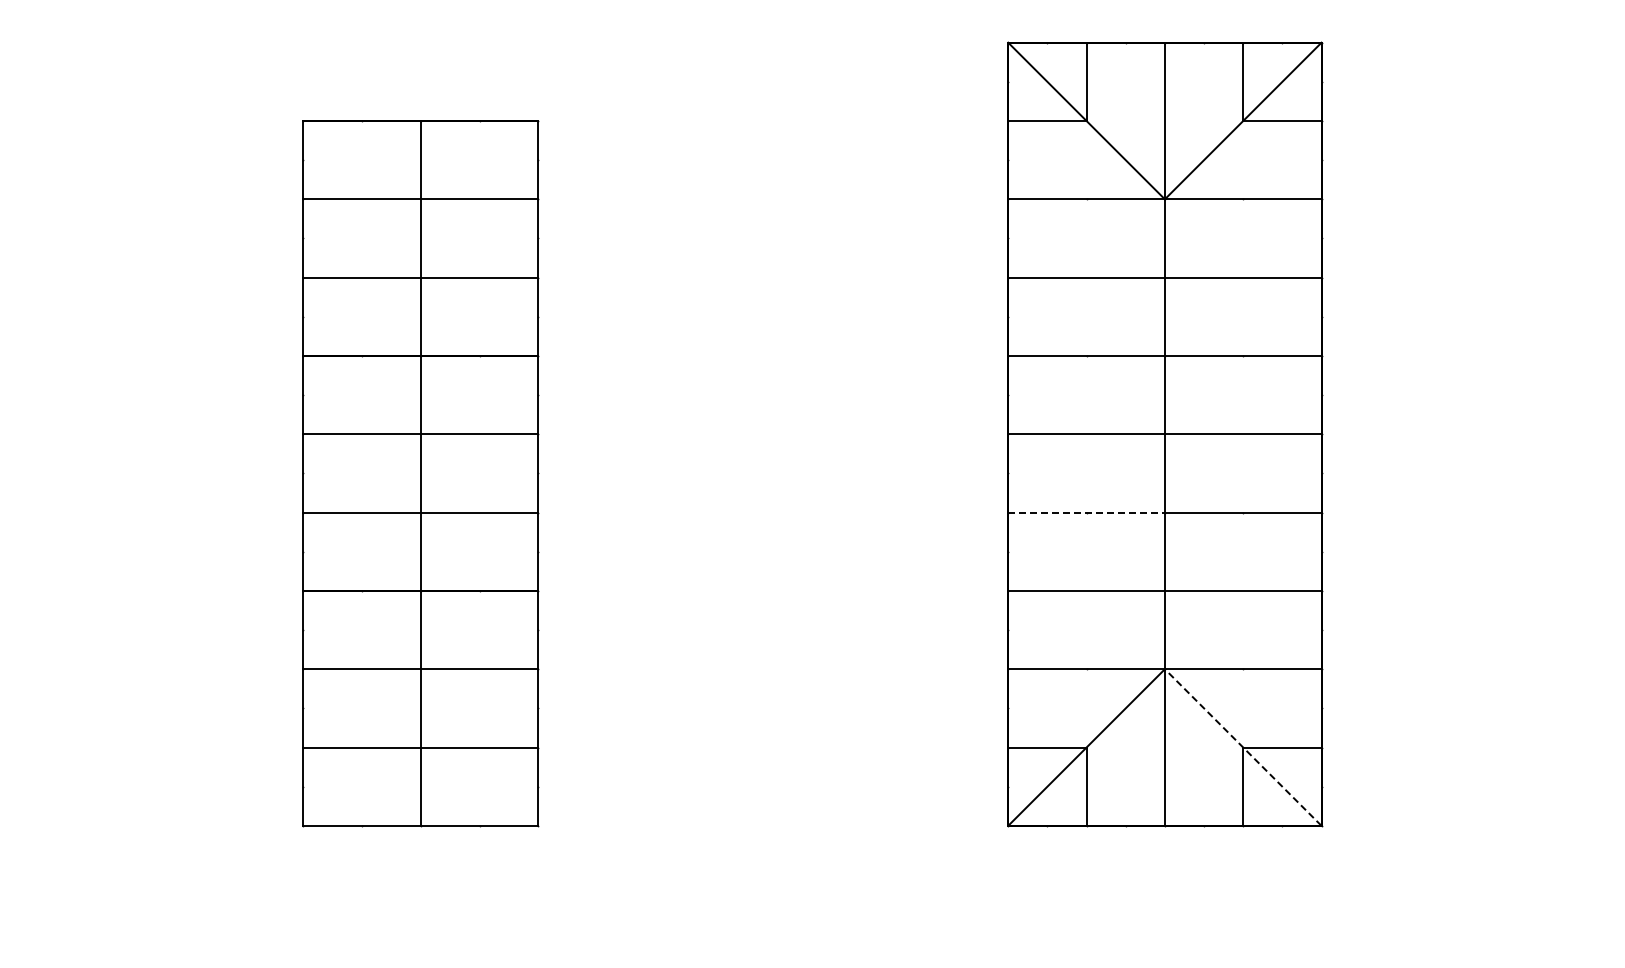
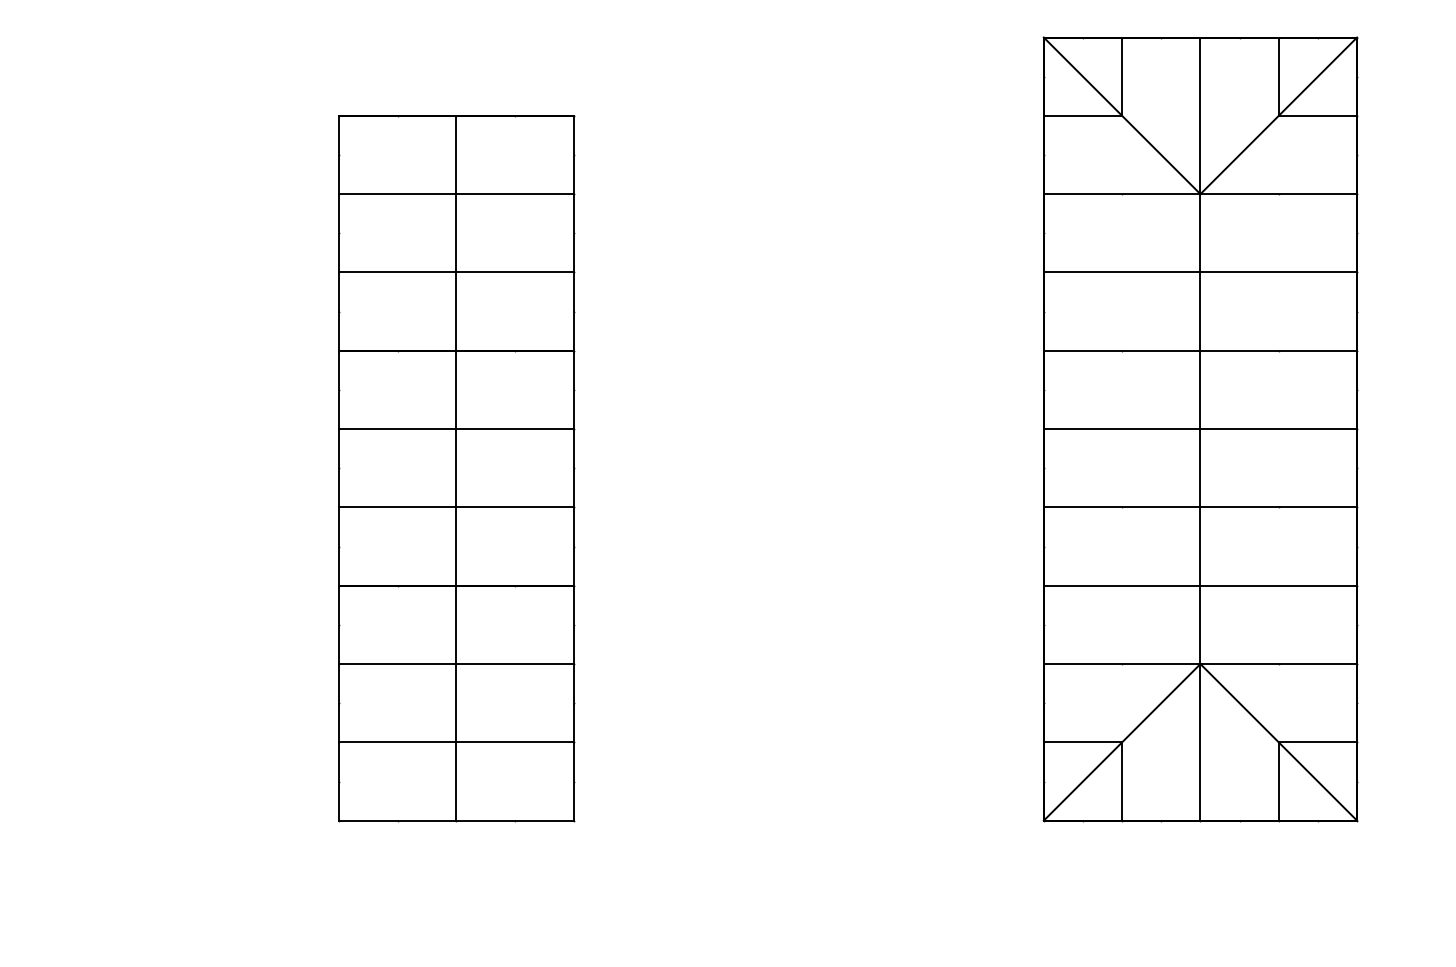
line: (1087, 512) -> (1123, 507), dashed -> solid
line: (1243, 747) -> (1279, 742), dashed -> solid

